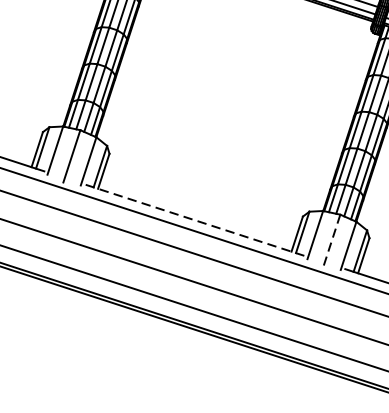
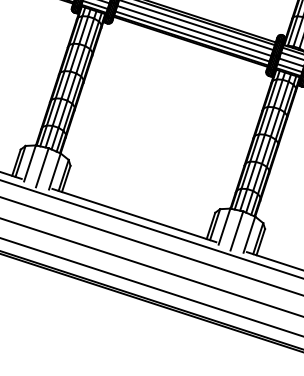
line: (193, 220) -> (133, 215), dashed -> solid
line: (331, 240) -> (236, 230), dashed -> solid

